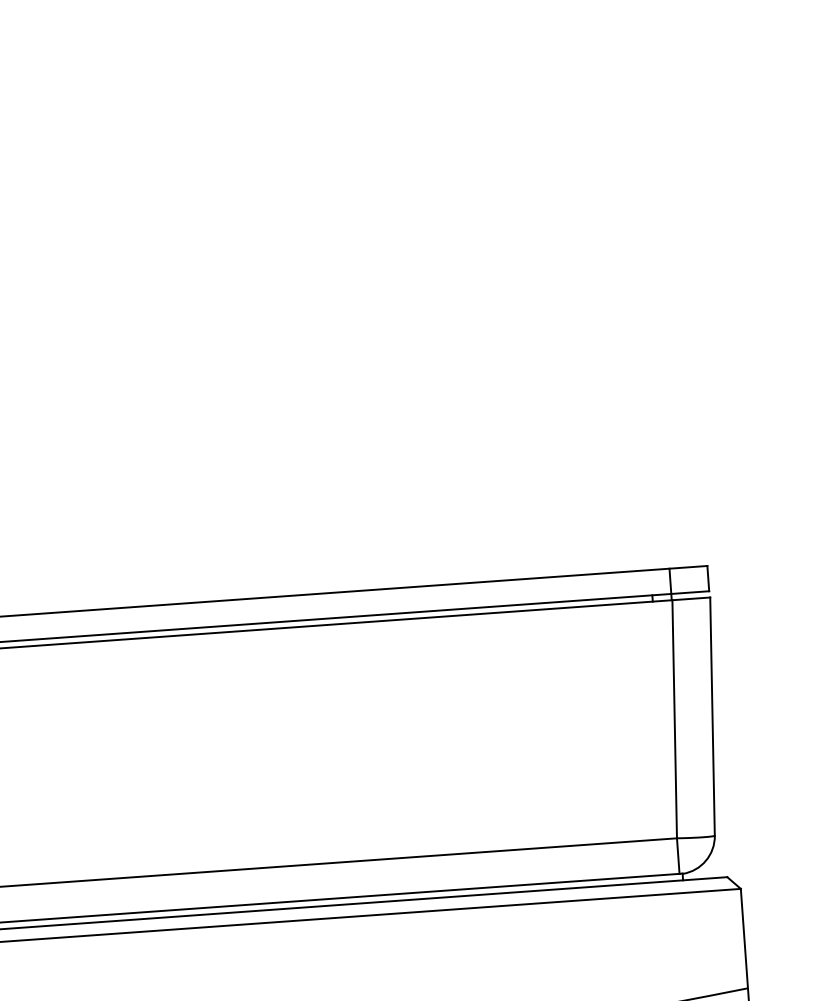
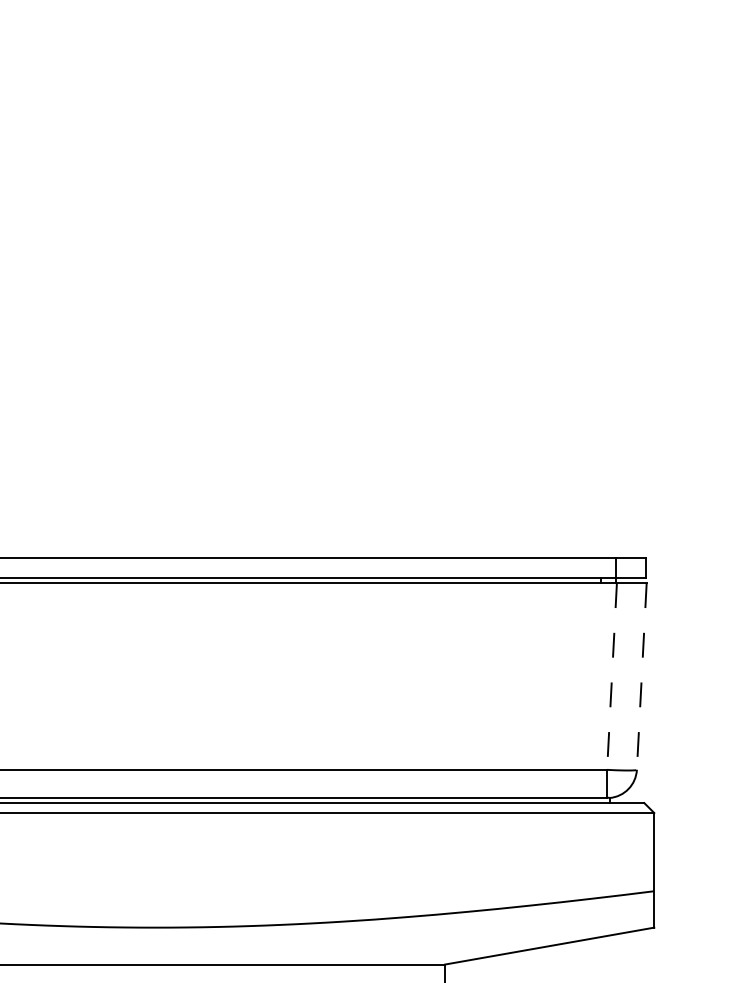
line: (712, 717) -> (641, 677), solid -> dashed
line: (674, 720) -> (611, 677), solid -> dashed

